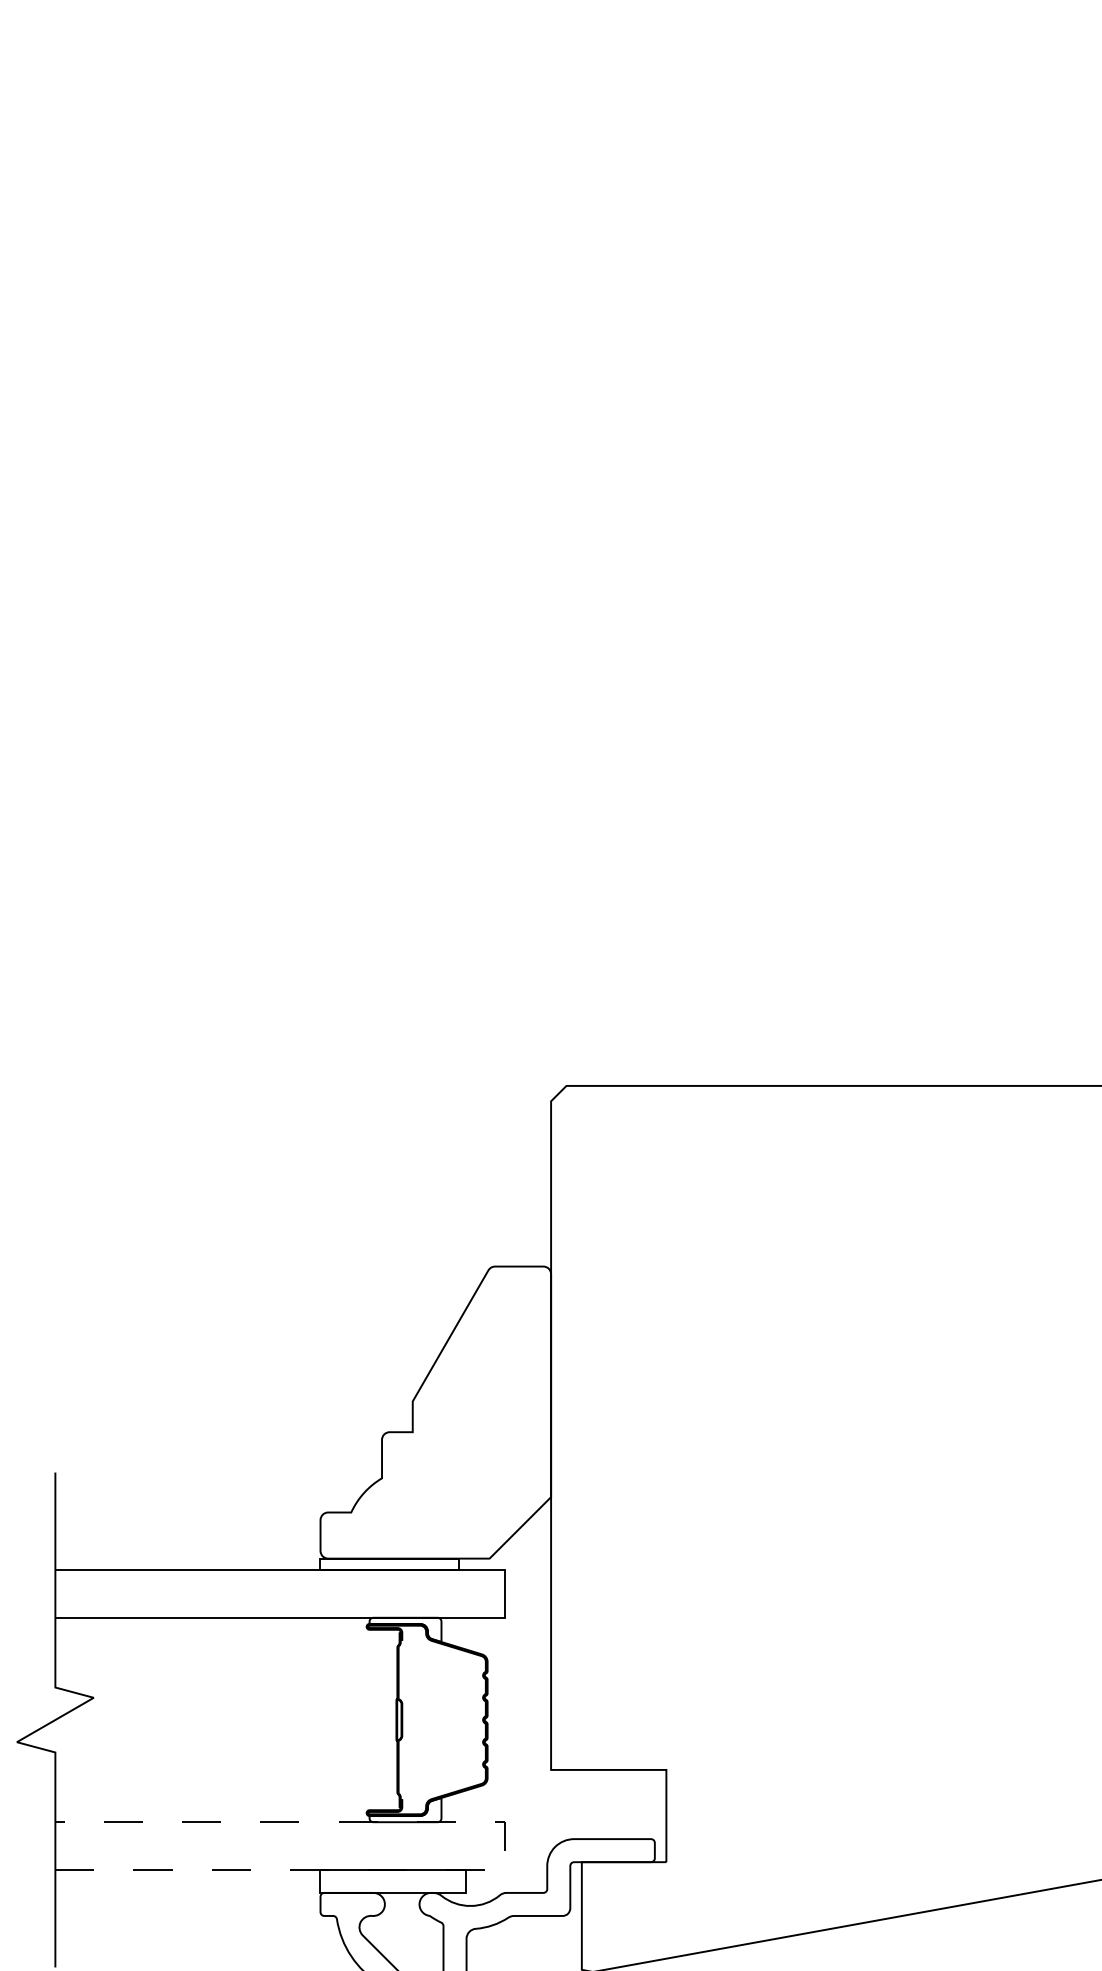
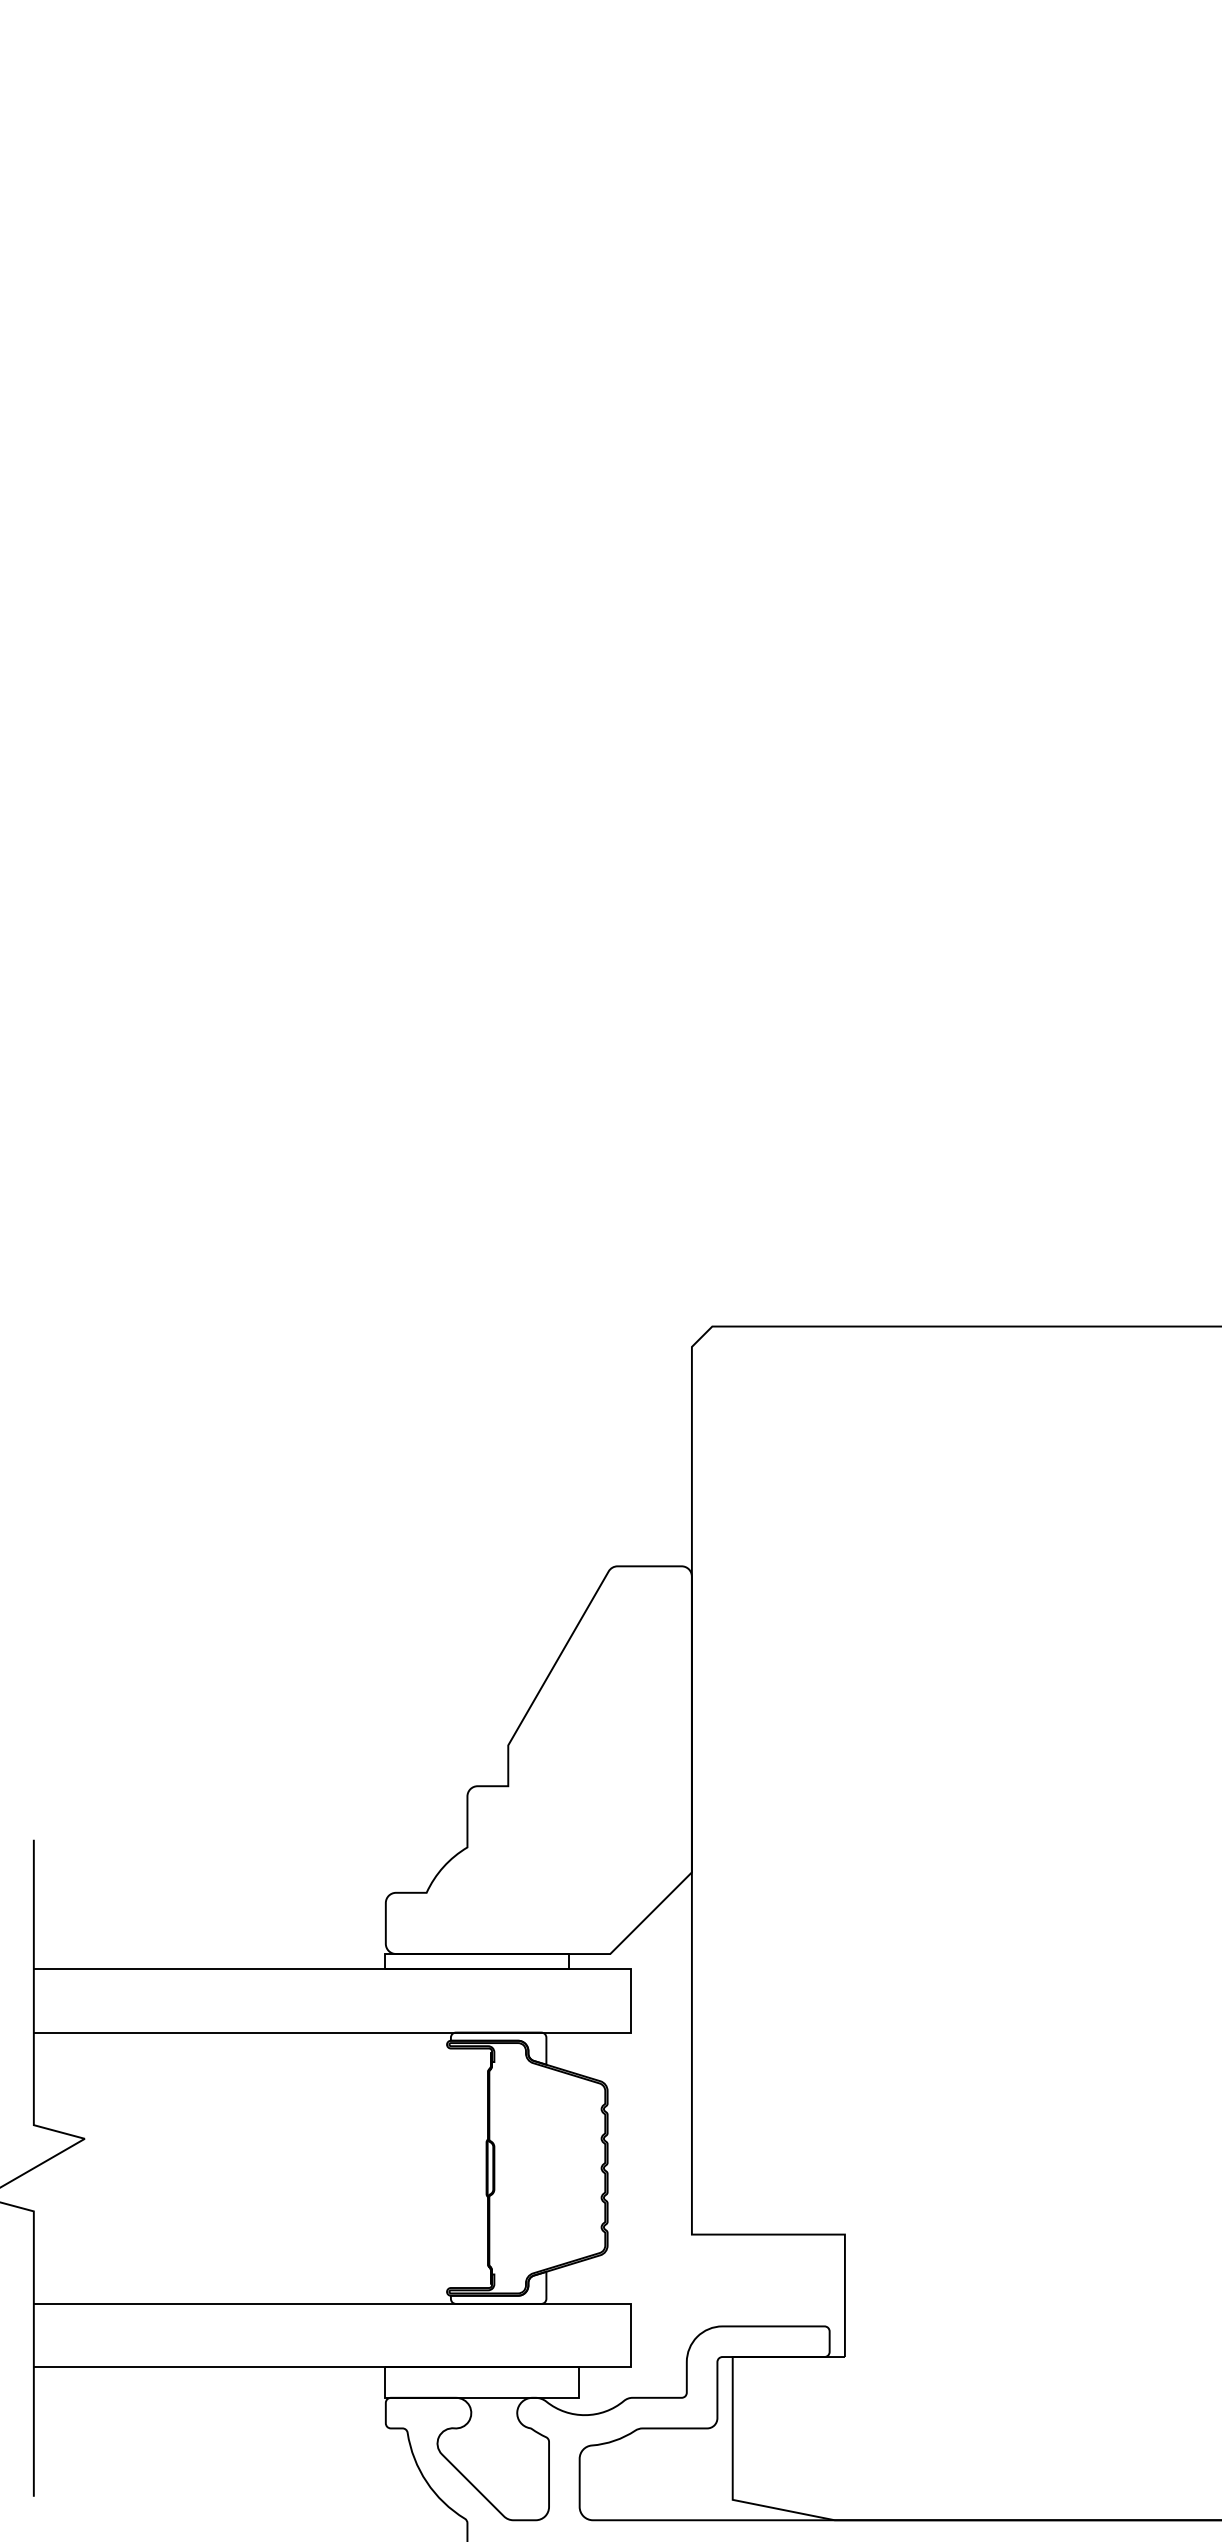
line: (504, 1846) -> (630, 2336), dashed -> solid

